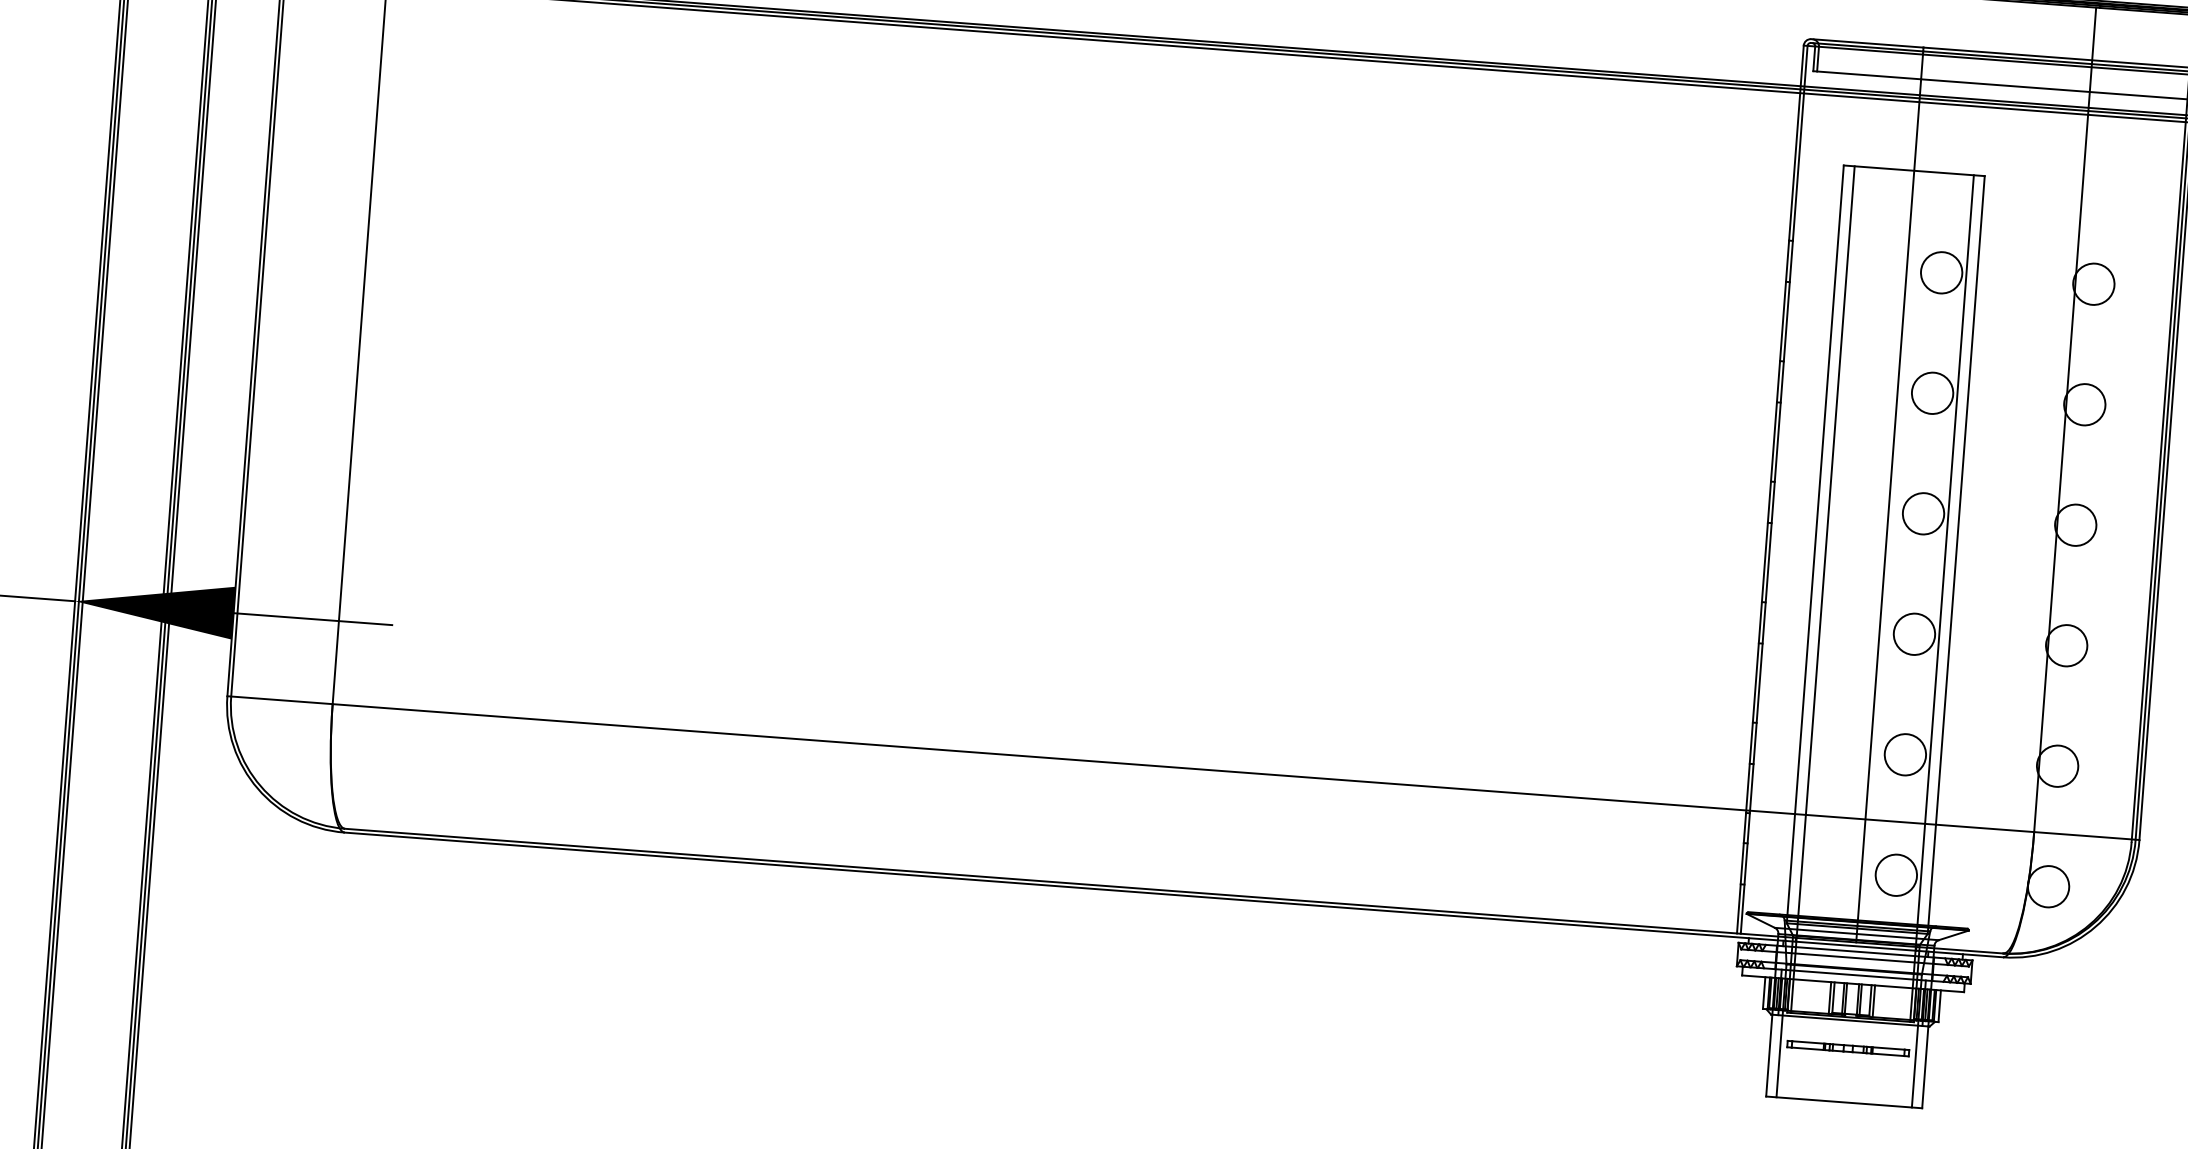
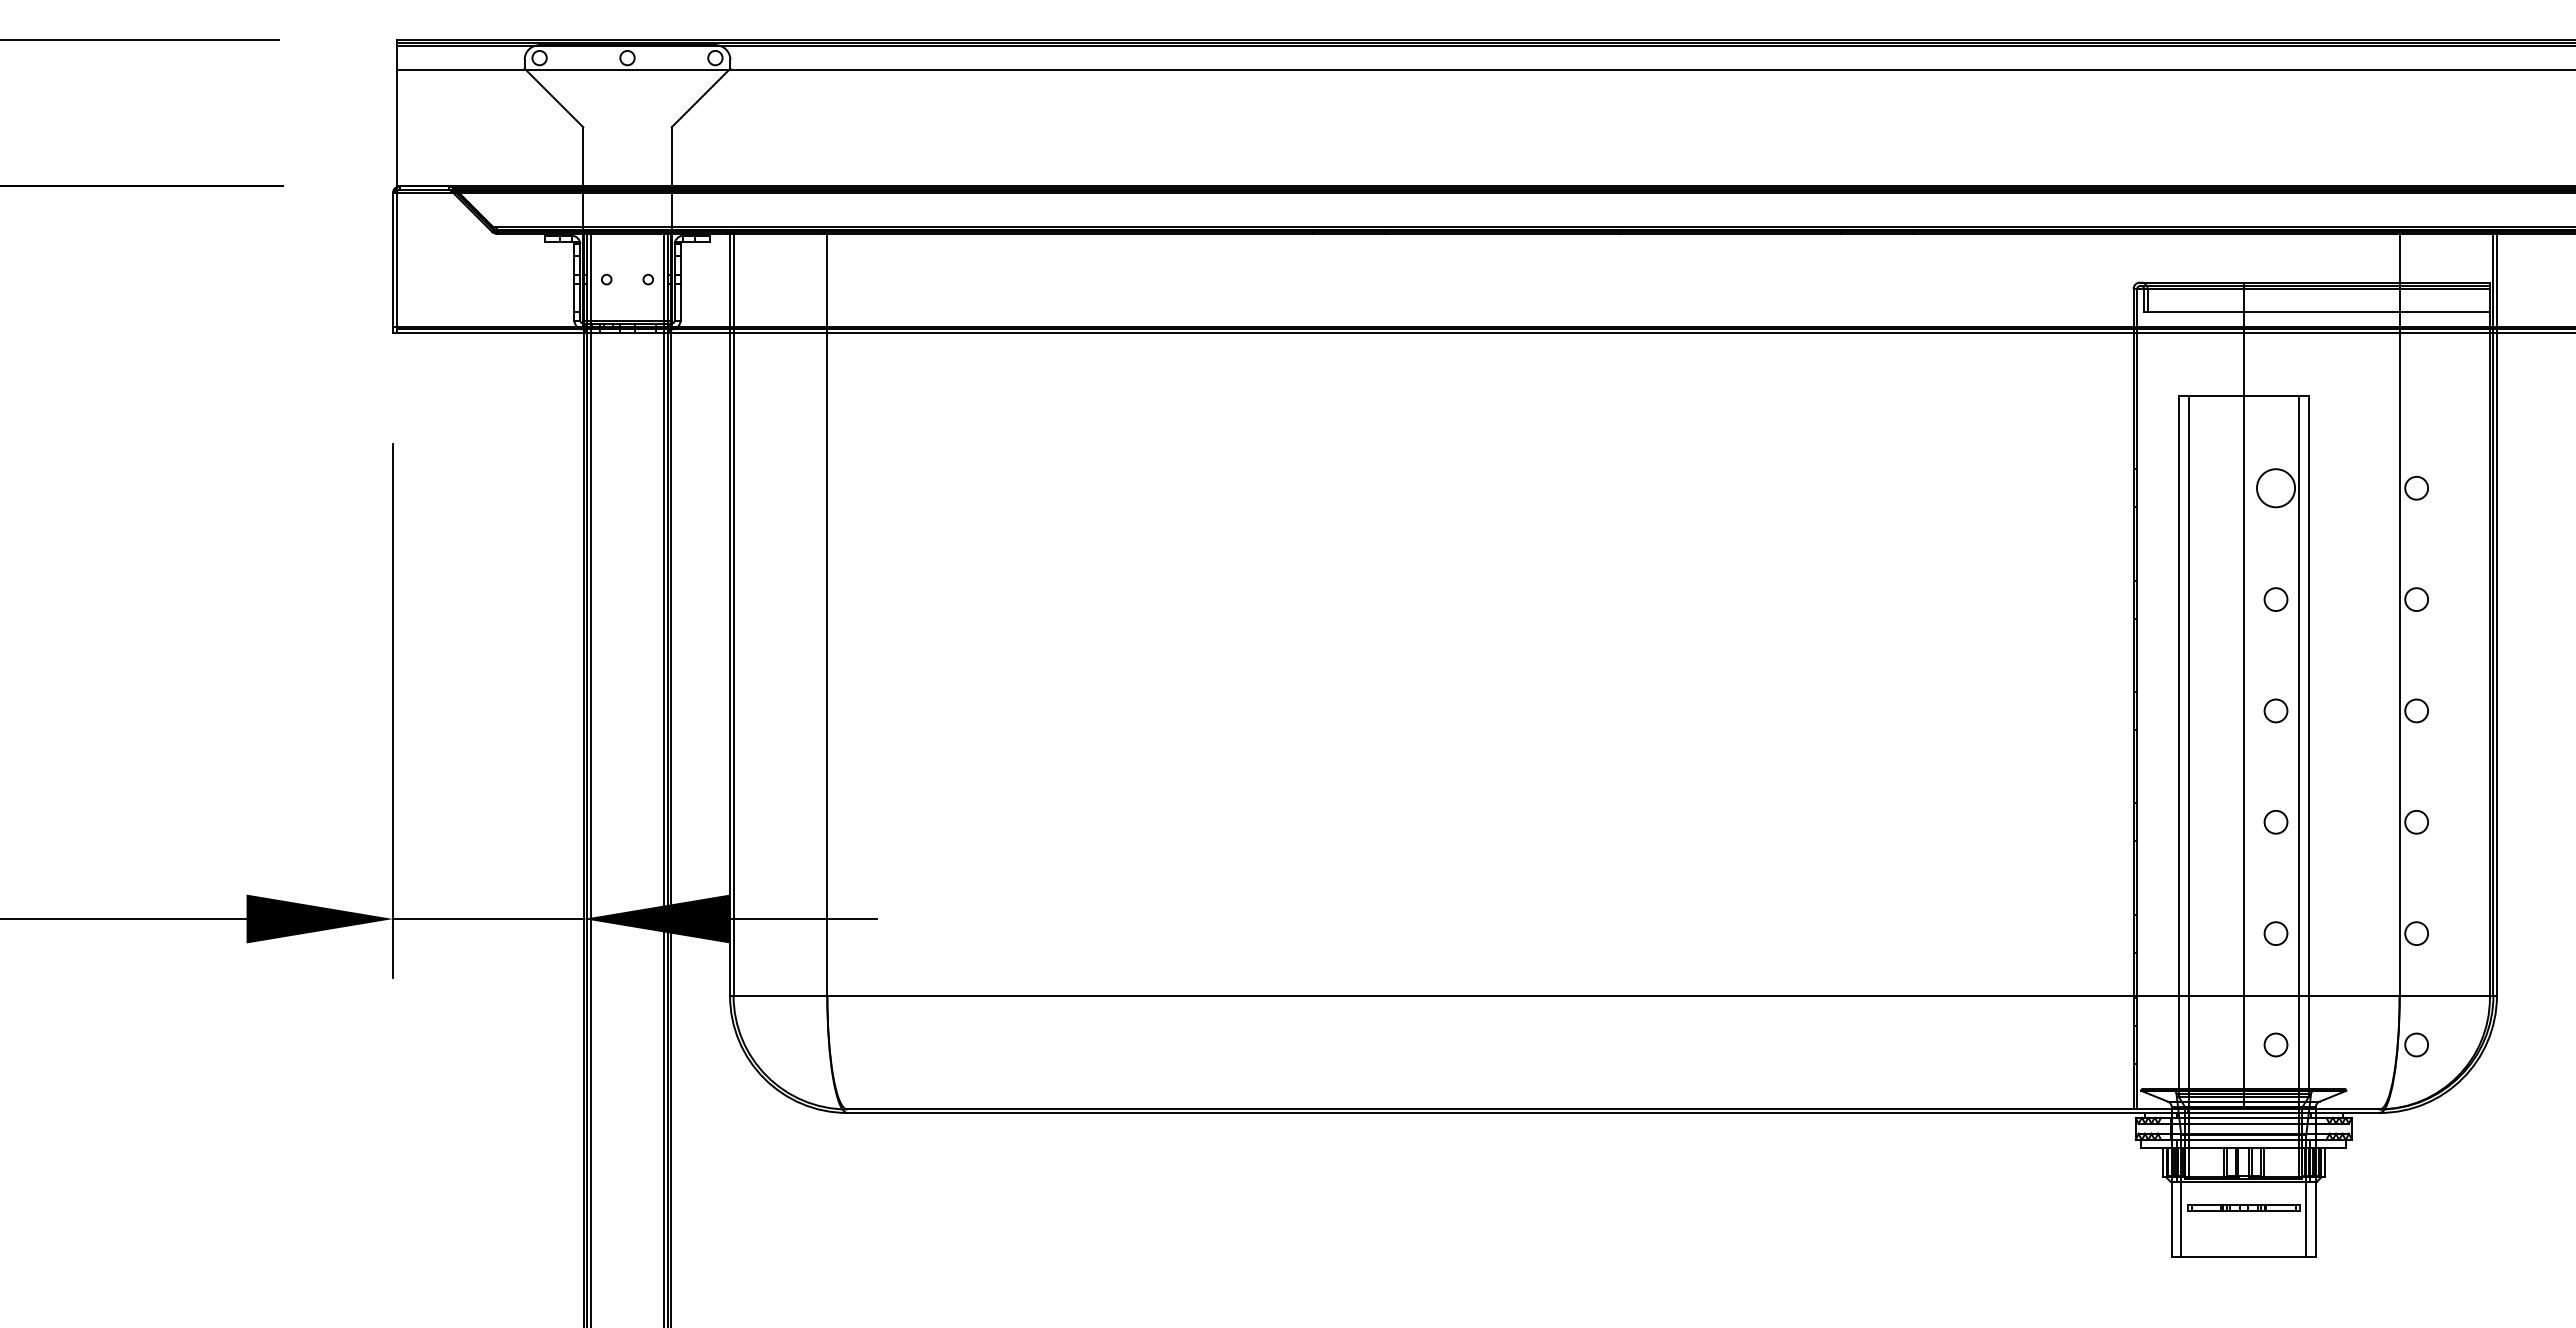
circle: (2093, 284) -> (2416, 488), size x0.6
circle: (1932, 393) -> (2275, 599), size x0.6
circle: (2084, 404) -> (2416, 599), size x0.6
circle: (1923, 513) -> (2275, 710), size x0.6
circle: (2075, 524) -> (2416, 710), size x0.6
circle: (1913, 634) -> (2275, 822), size x0.6
circle: (2066, 645) -> (2416, 822), size x0.6
circle: (1904, 754) -> (2275, 933), size x0.6
circle: (2057, 766) -> (2416, 933), size x0.6
circle: (1895, 874) -> (2275, 1044), size x0.6
circle: (2048, 886) -> (2416, 1044), size x0.6

